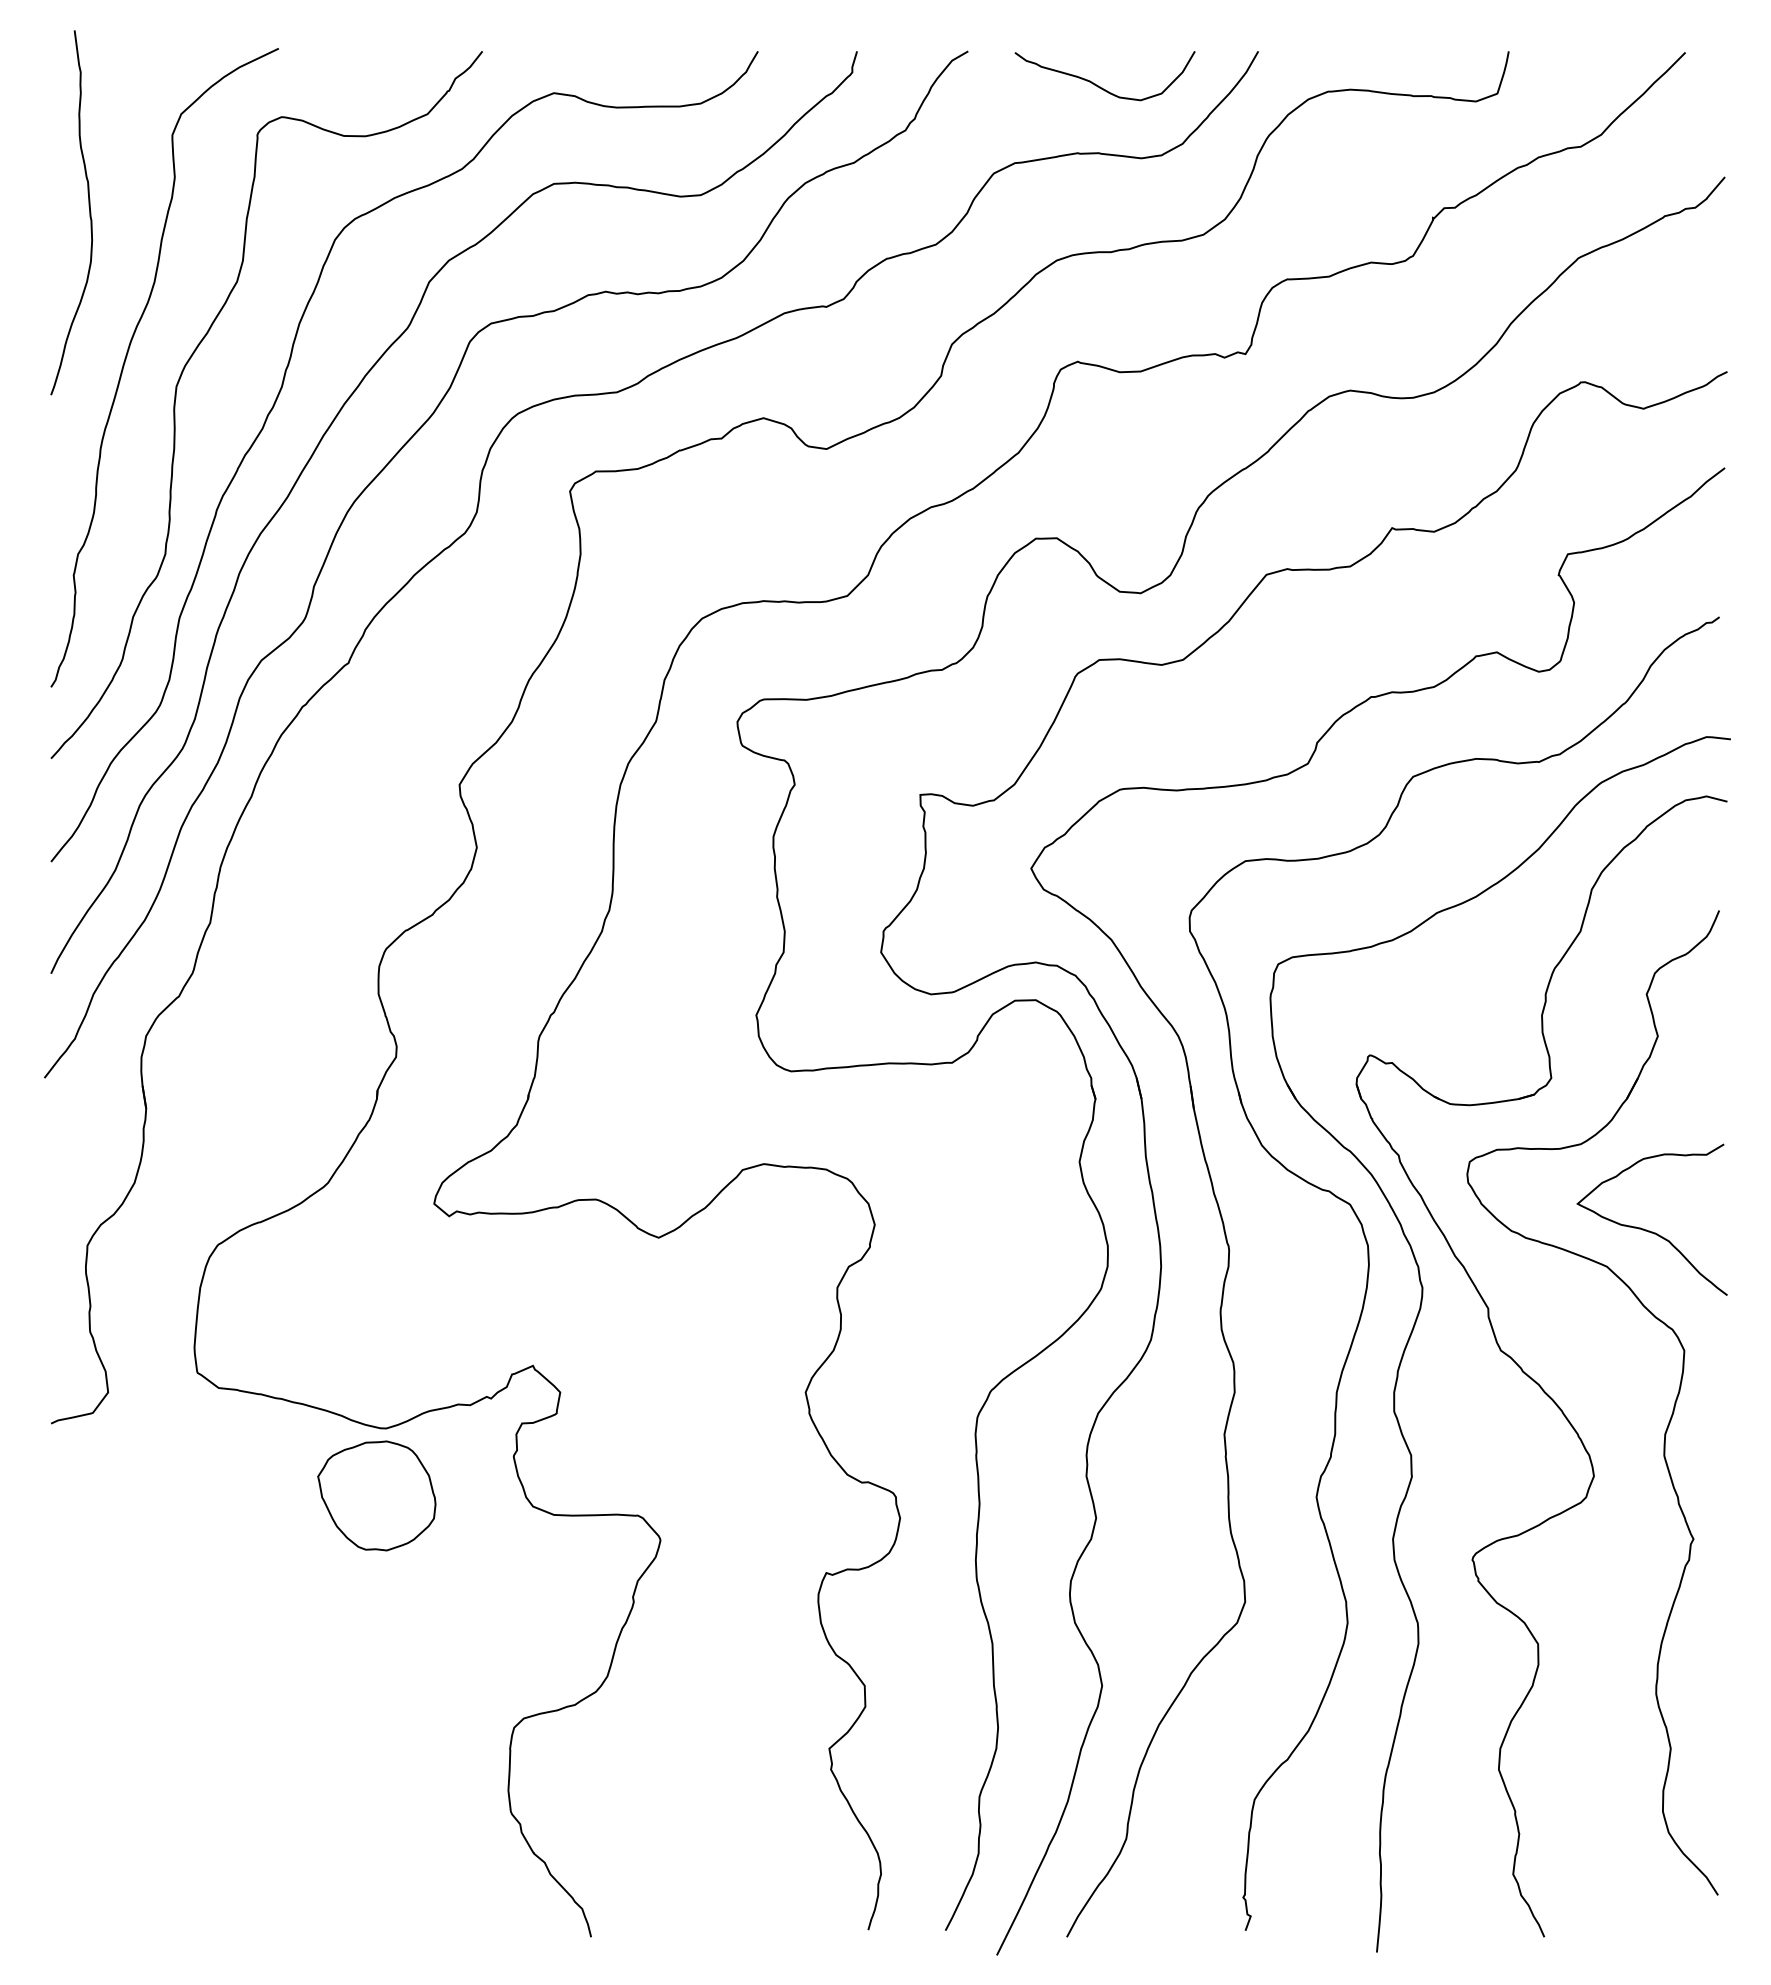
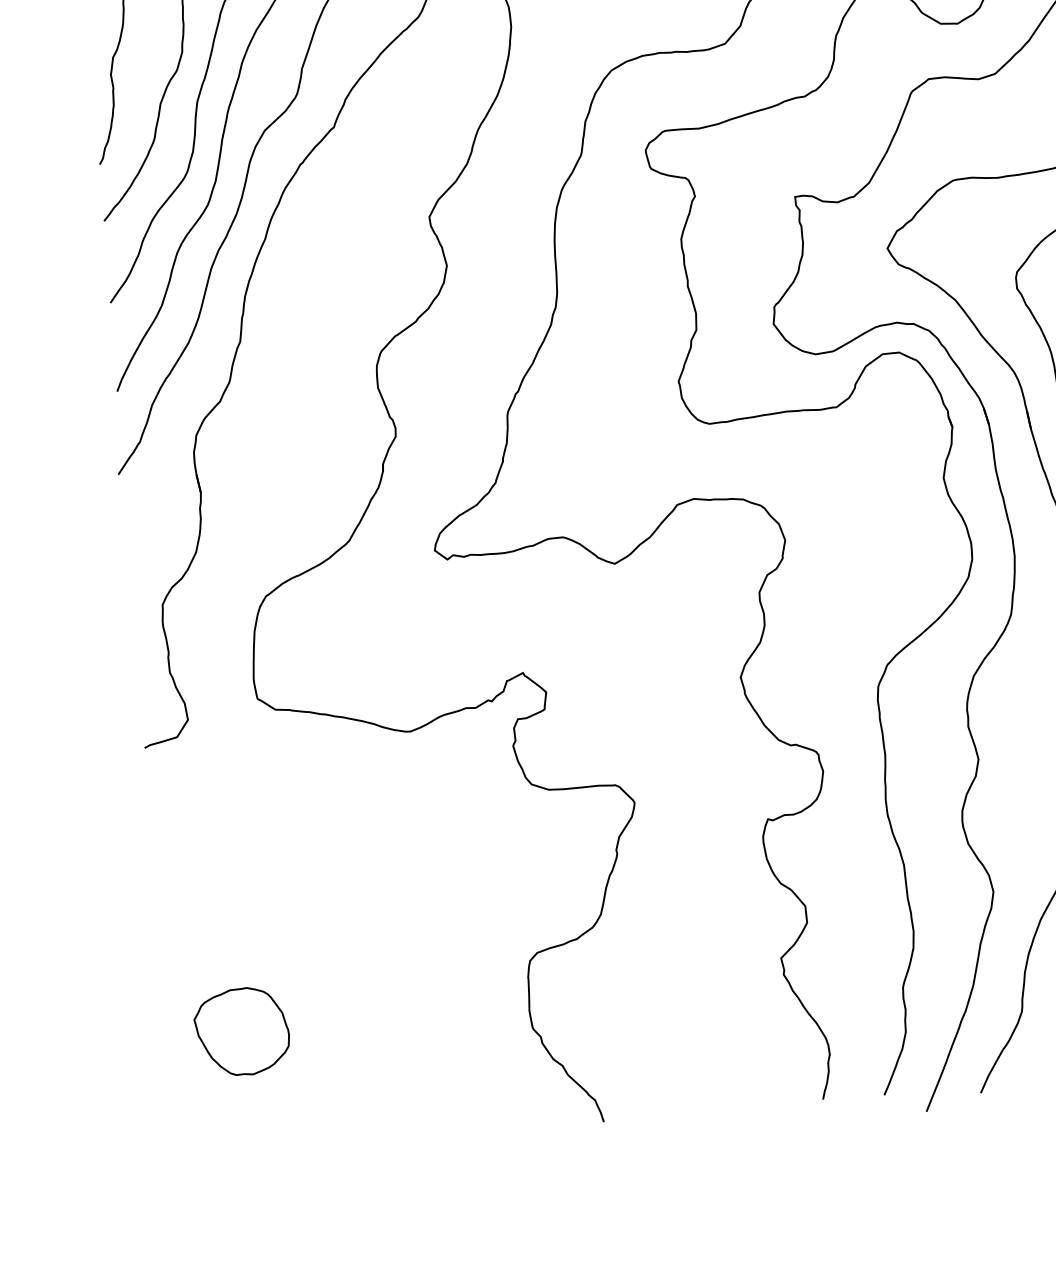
part: (376, 1495) -> (241, 1031), moved

